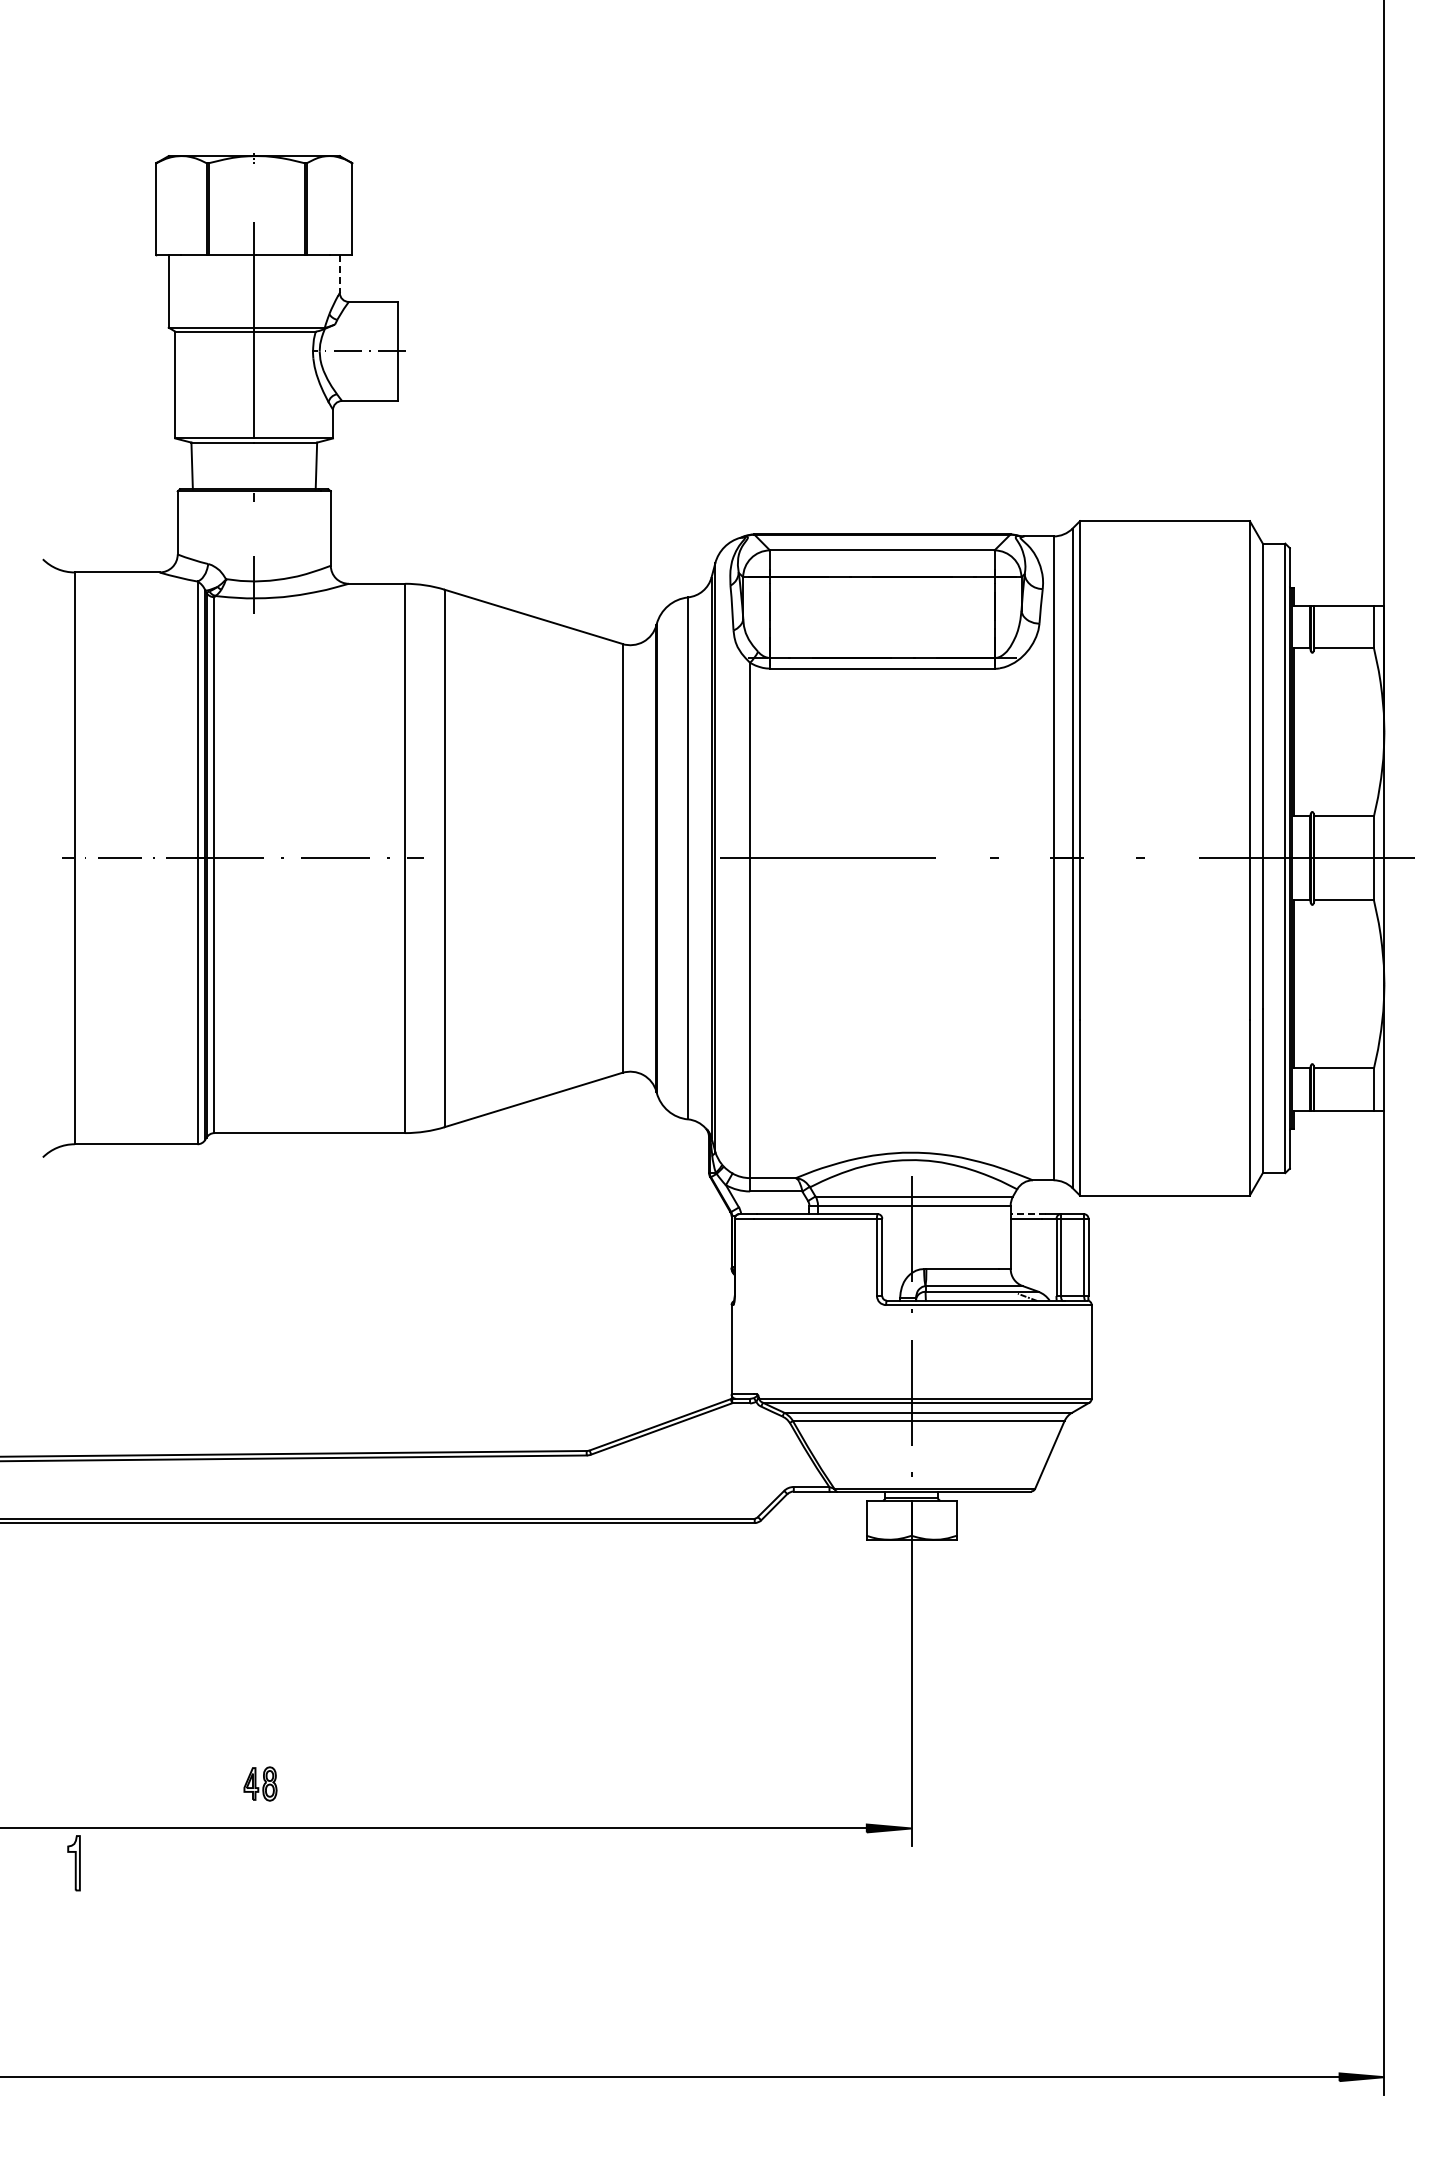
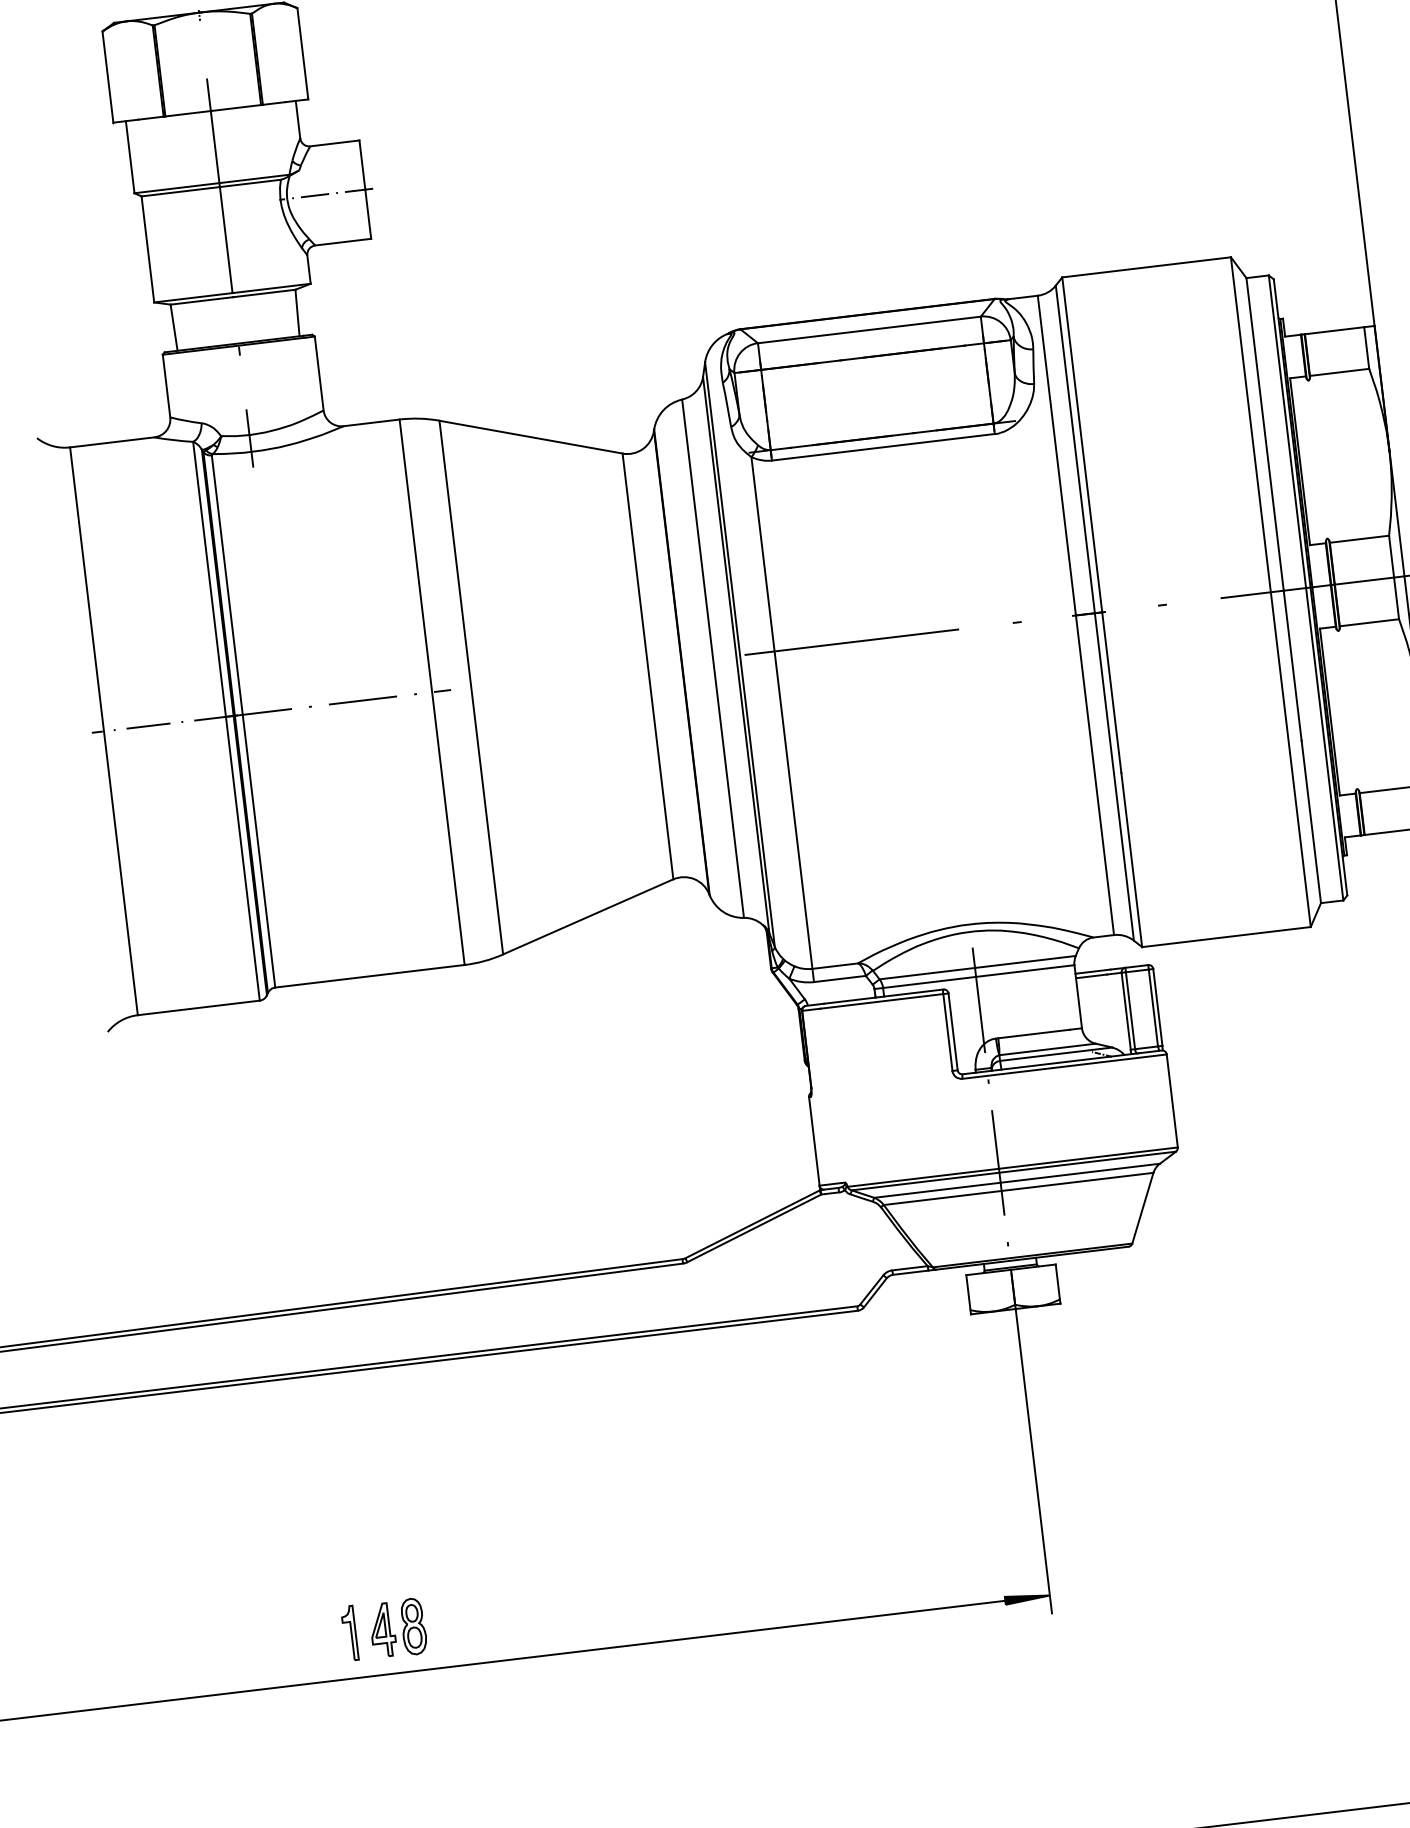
line: (339, 274) -> (297, 120), dashed -> solid
line: (1028, 1214) -> (1093, 972), dashed -> solid
part: (260, 1783) -> (397, 1627), size x1.67
part: (73, 1863) -> (349, 1633), moved

